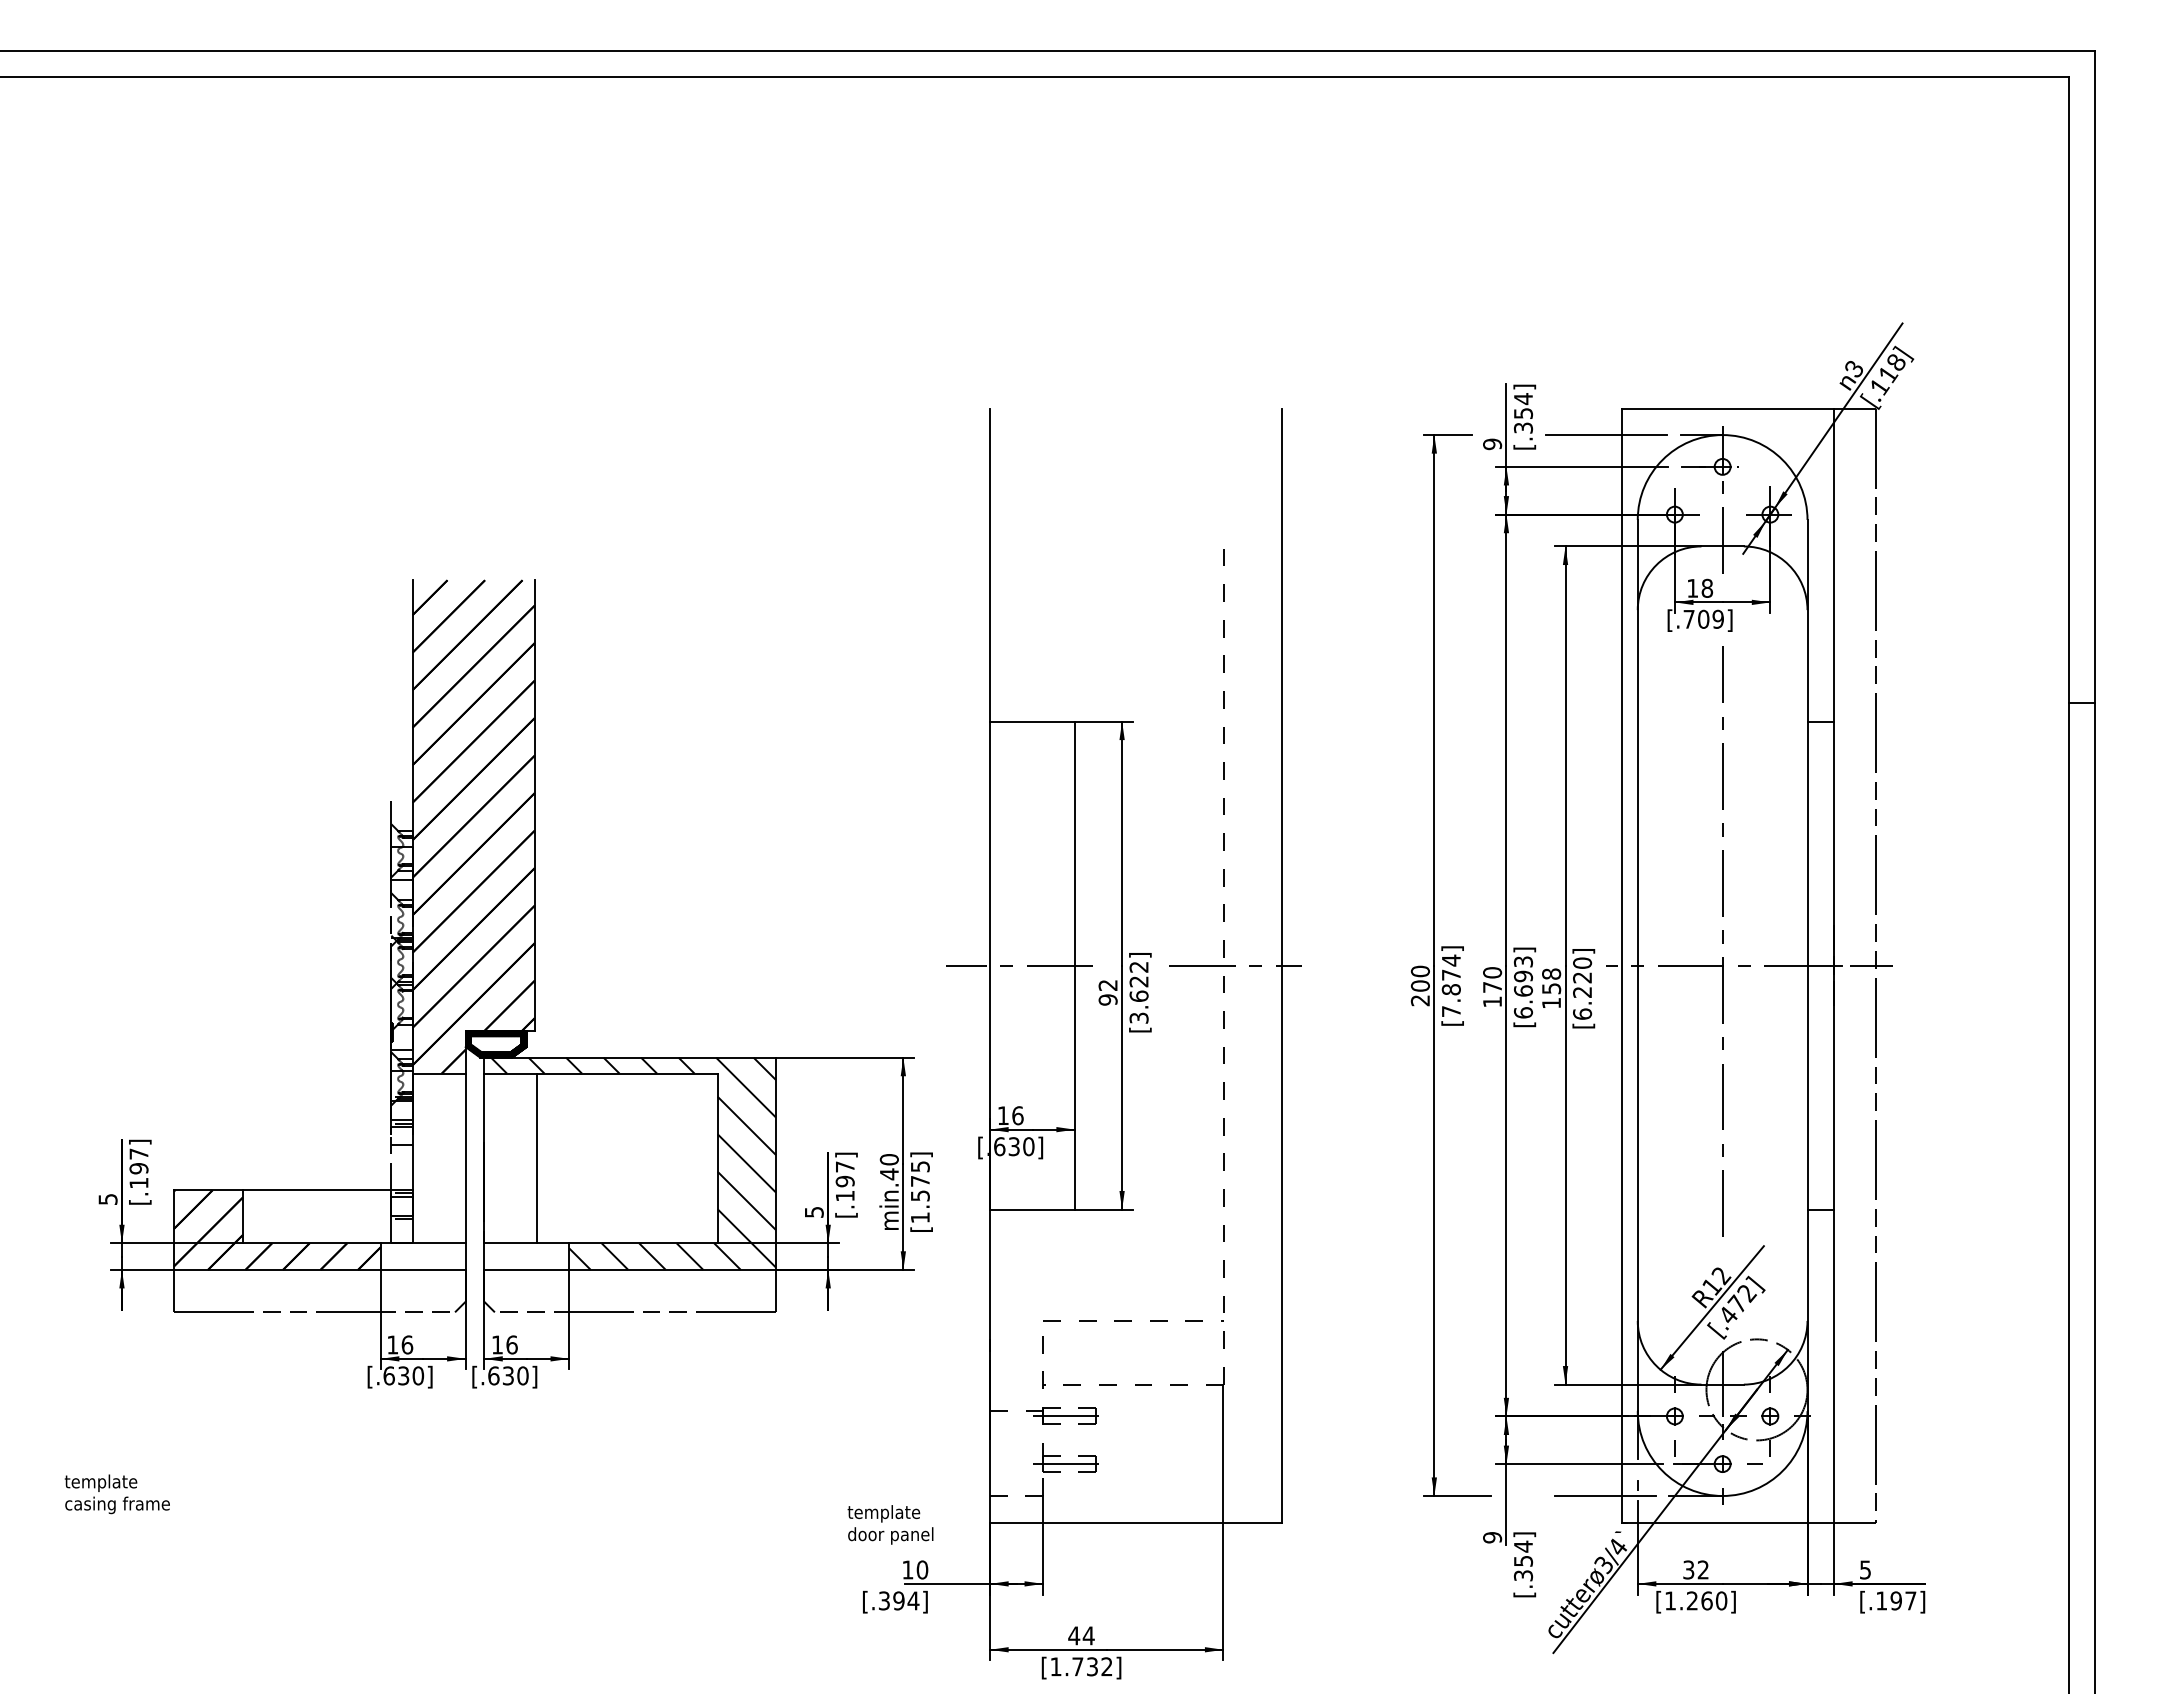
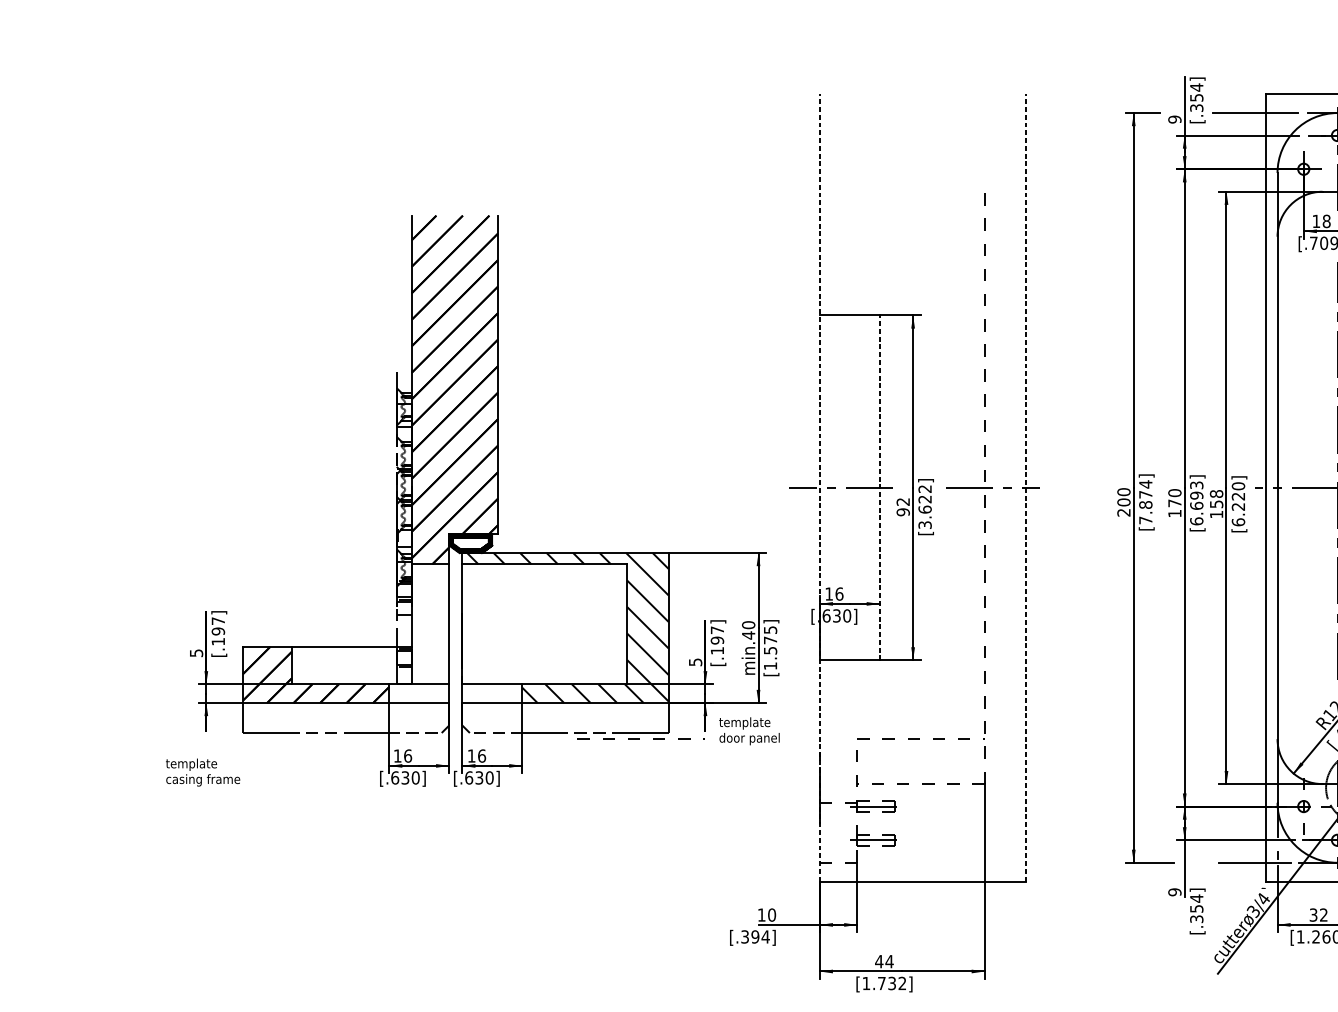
line: (990, 965) -> (820, 487), solid -> dashed
line: (1074, 965) -> (879, 487), solid -> dashed
line: (1281, 965) -> (1025, 487), solid -> dashed
line: (537, 1158) -> (499, 624), removed
line: (735, 1320) -> (639, 738), added
text: (116, 1494) -> (202, 772), moved
text: (890, 1524) -> (749, 731), moved

